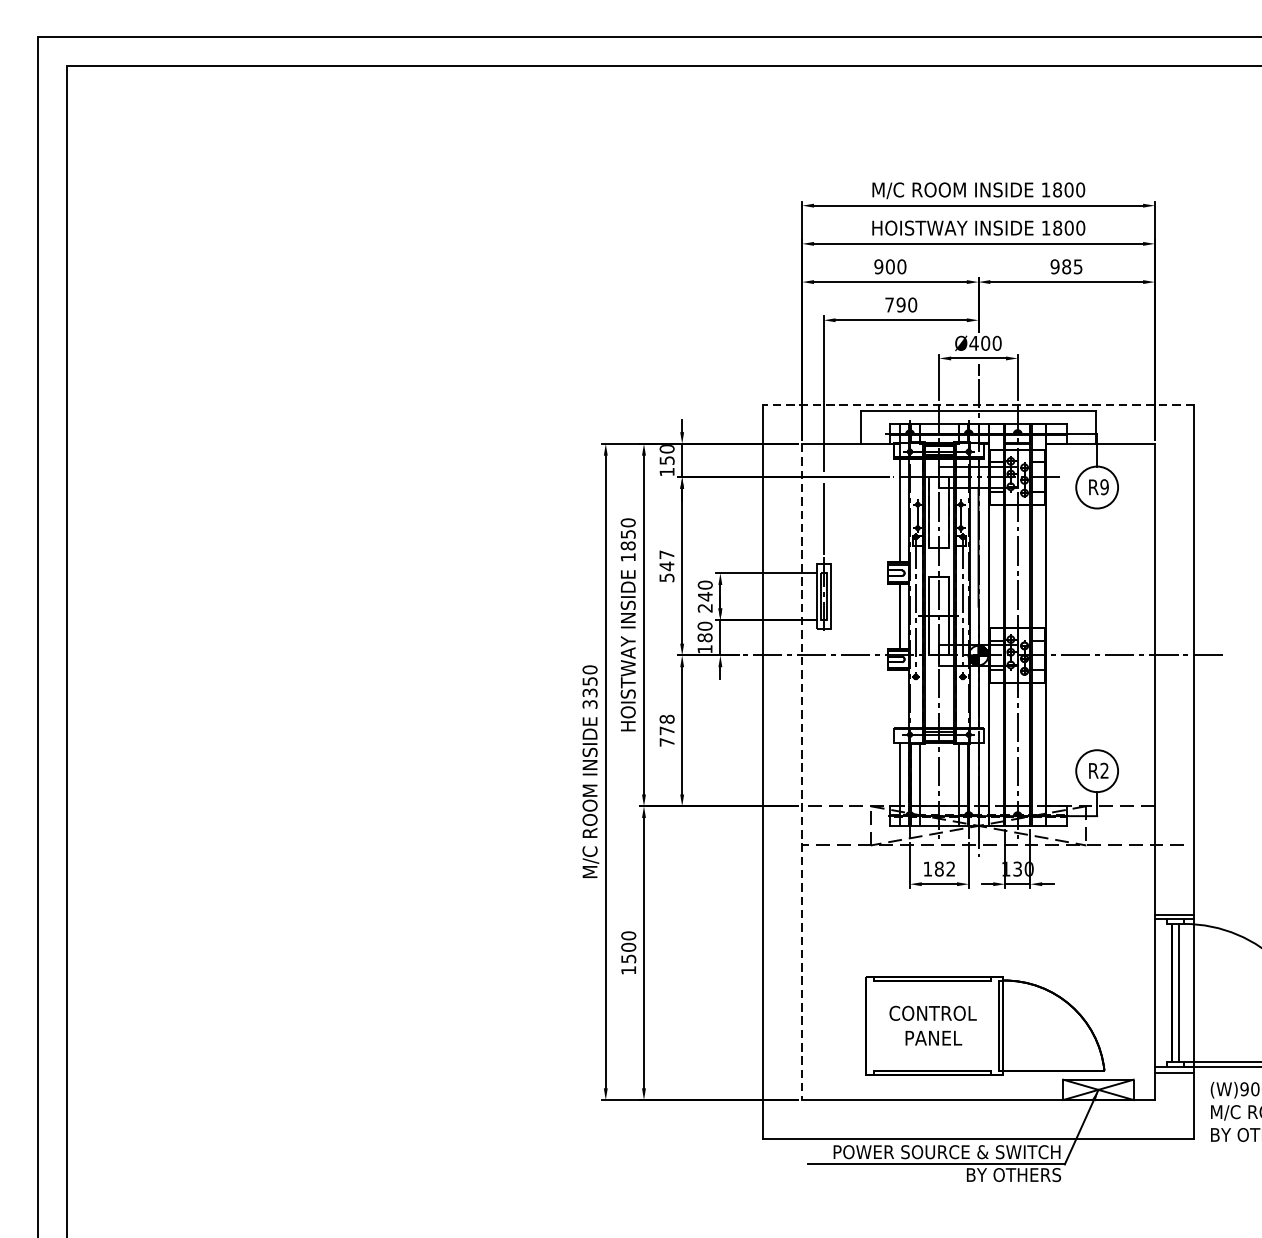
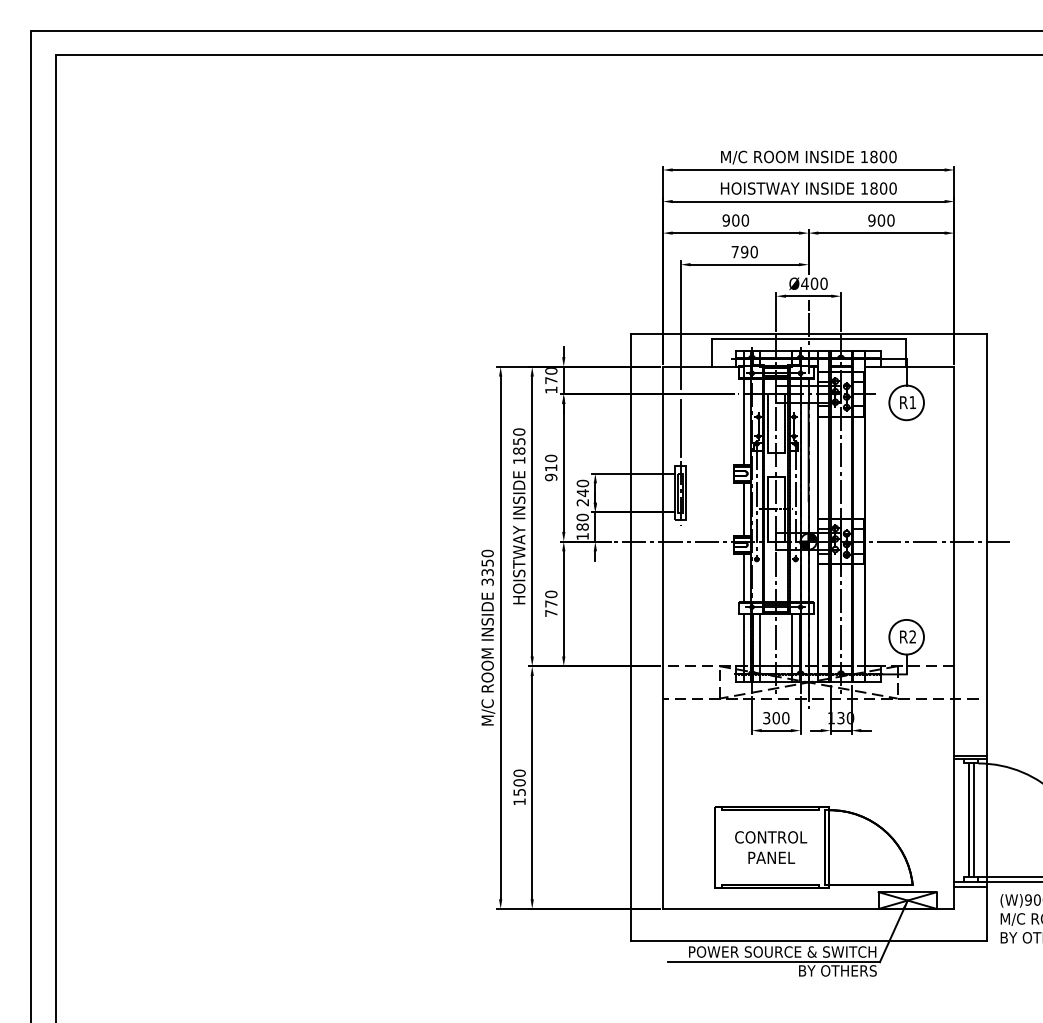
text: (1071, 266) -> (885, 220), 985 -> 900
line: (978, 404) -> (808, 334), dashed -> solid
text: (667, 460) -> (551, 380), 150 -> 170
text: (1104, 487) -> (912, 402), R9 -> R1
text: (667, 565) -> (551, 467), 547 -> 910
line: (899, 697) -> (743, 576), added
text: (667, 719) -> (551, 594), 778 -> 770
line: (802, 772) -> (663, 638), dashed -> solid
text: (939, 869) -> (776, 718), 182 -> 300

